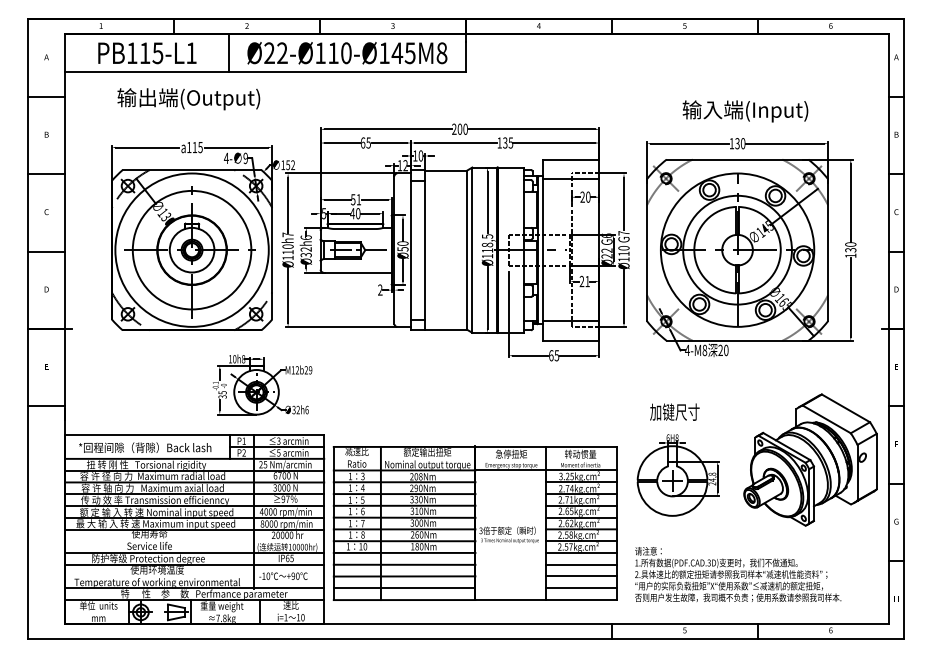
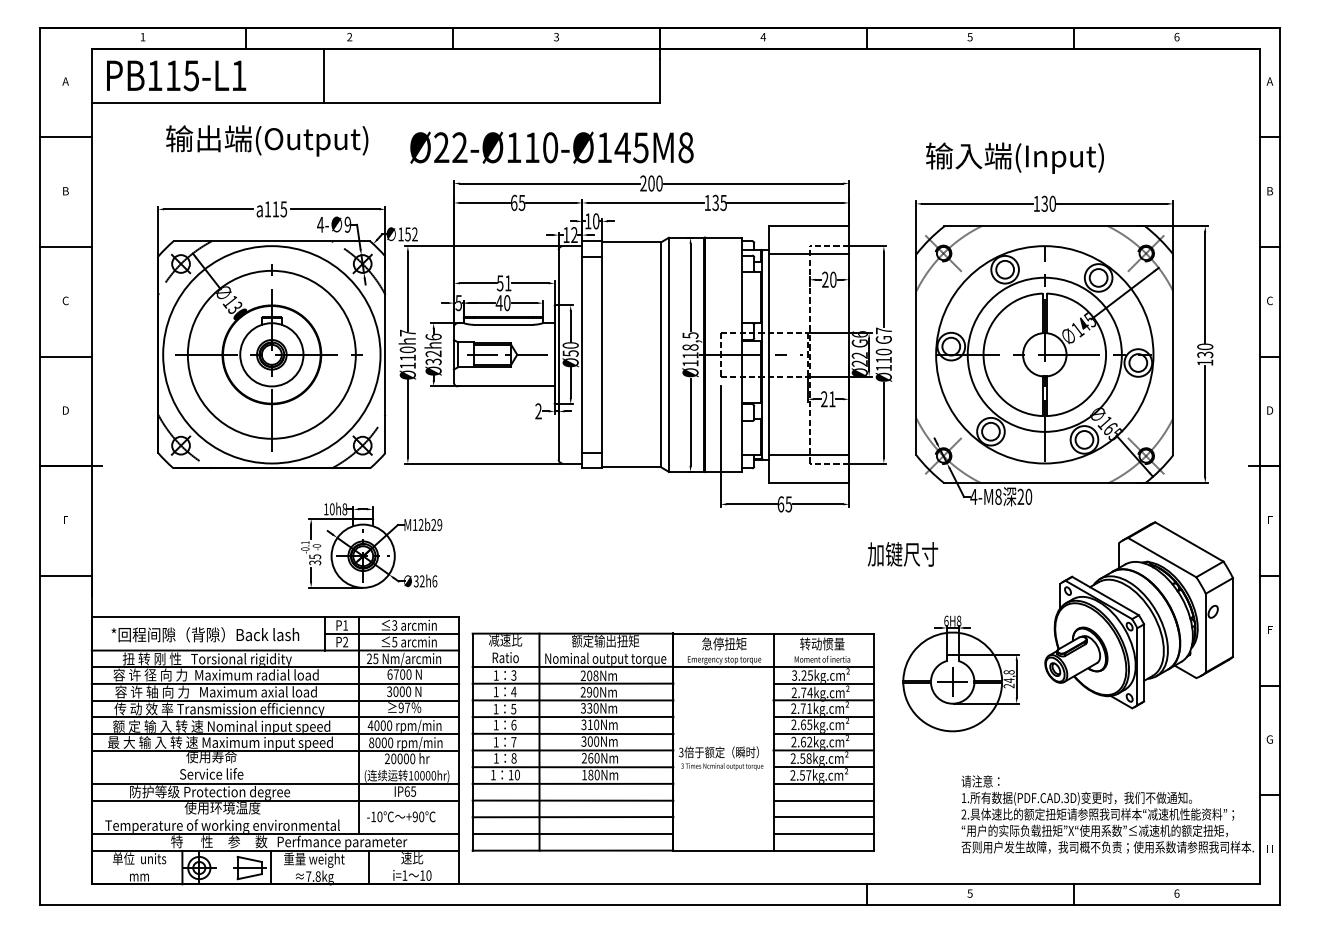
text: (147, 53) -> (176, 75), moved
text: (347, 53) -> (551, 147), moved
text: (745, 110) -> (1014, 157), moved
text: (674, 412) -> (902, 554), moved
part: (810, 460) -> (1138, 615), moved
text: (738, 574) -> (1107, 814), moved

